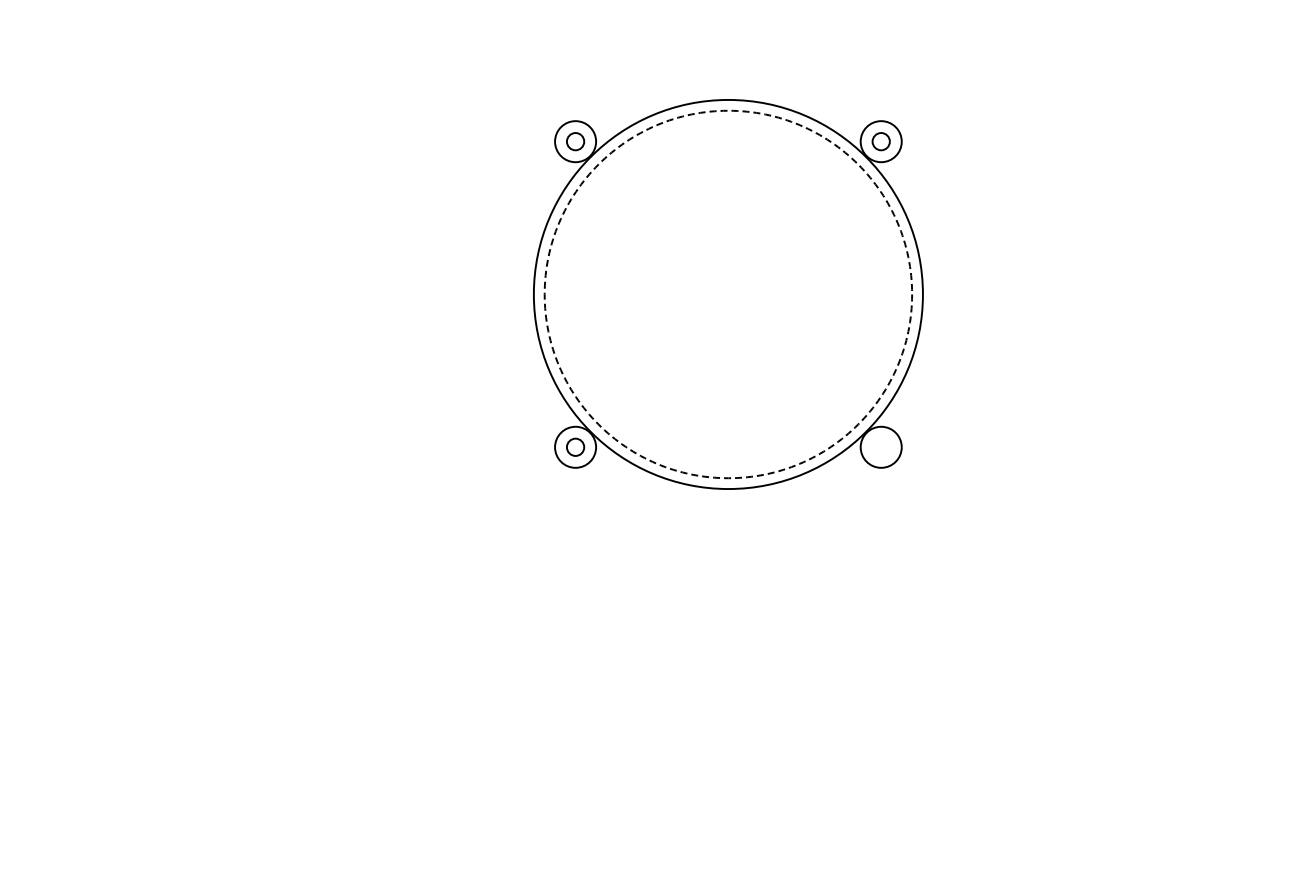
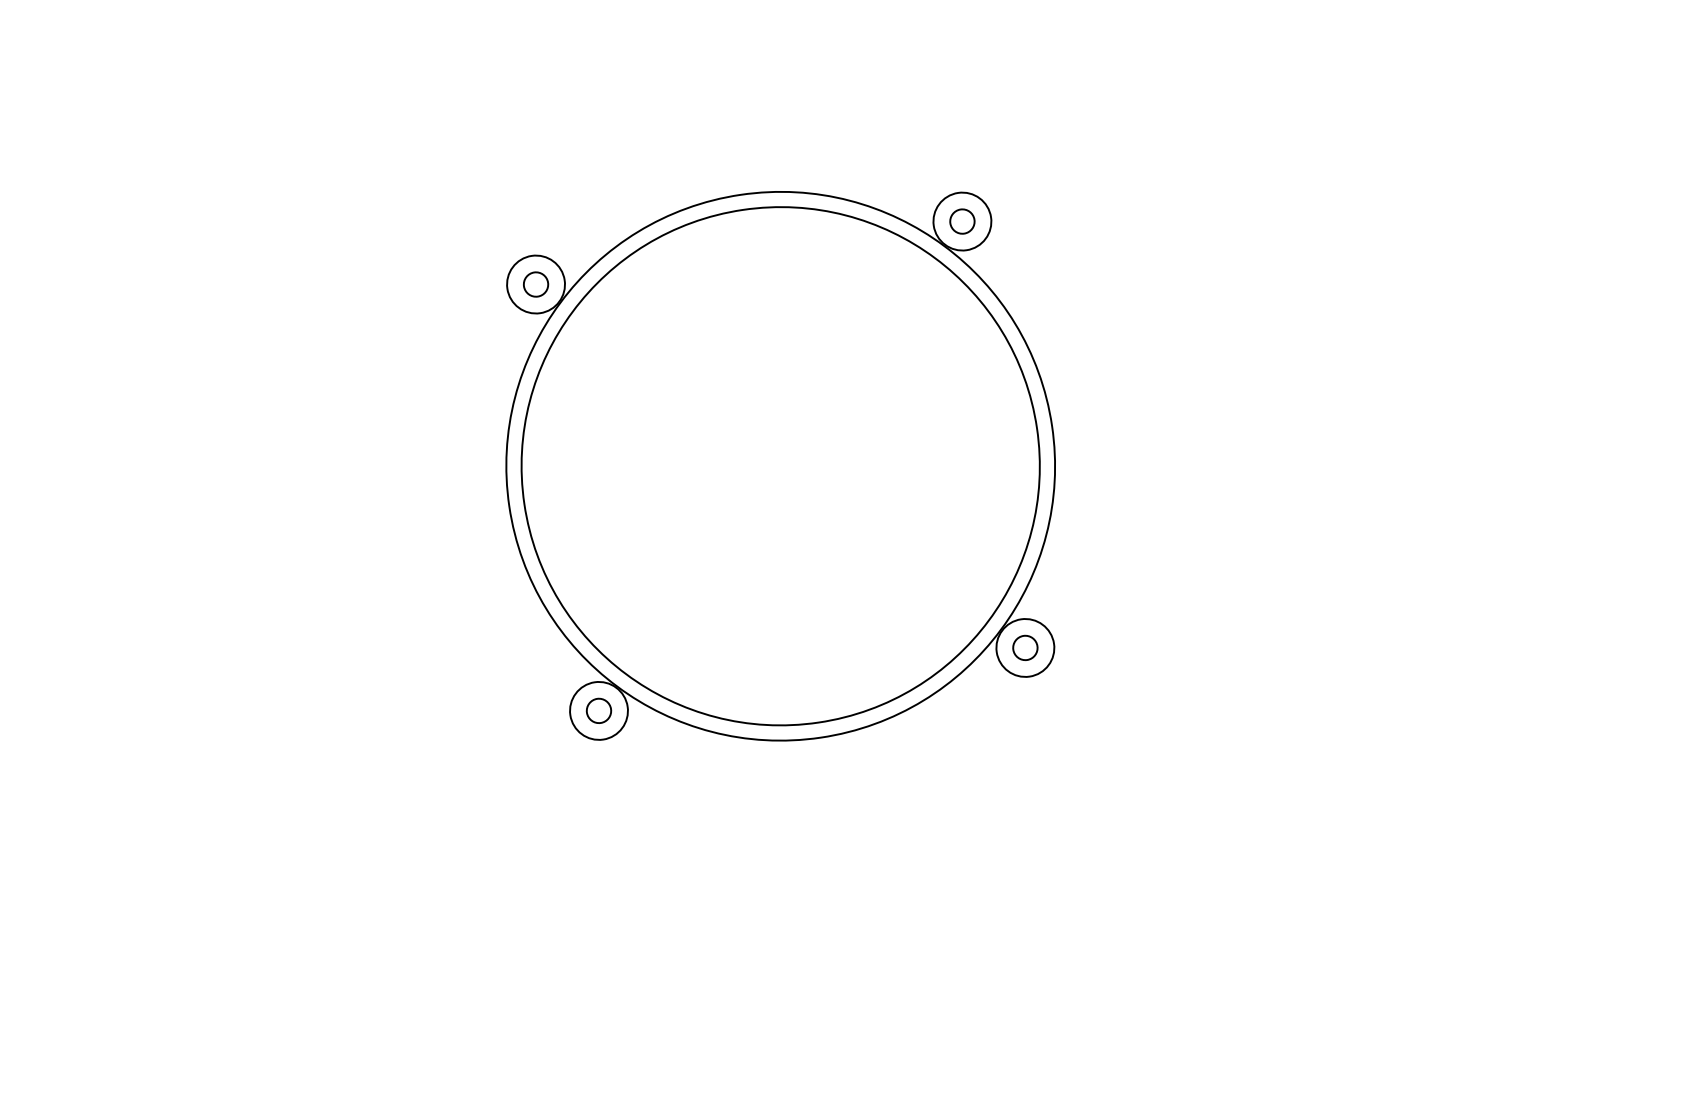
circle: (728, 294) -> (780, 466), dashed -> solid
circle: (880, 446) -> (1024, 646), added

